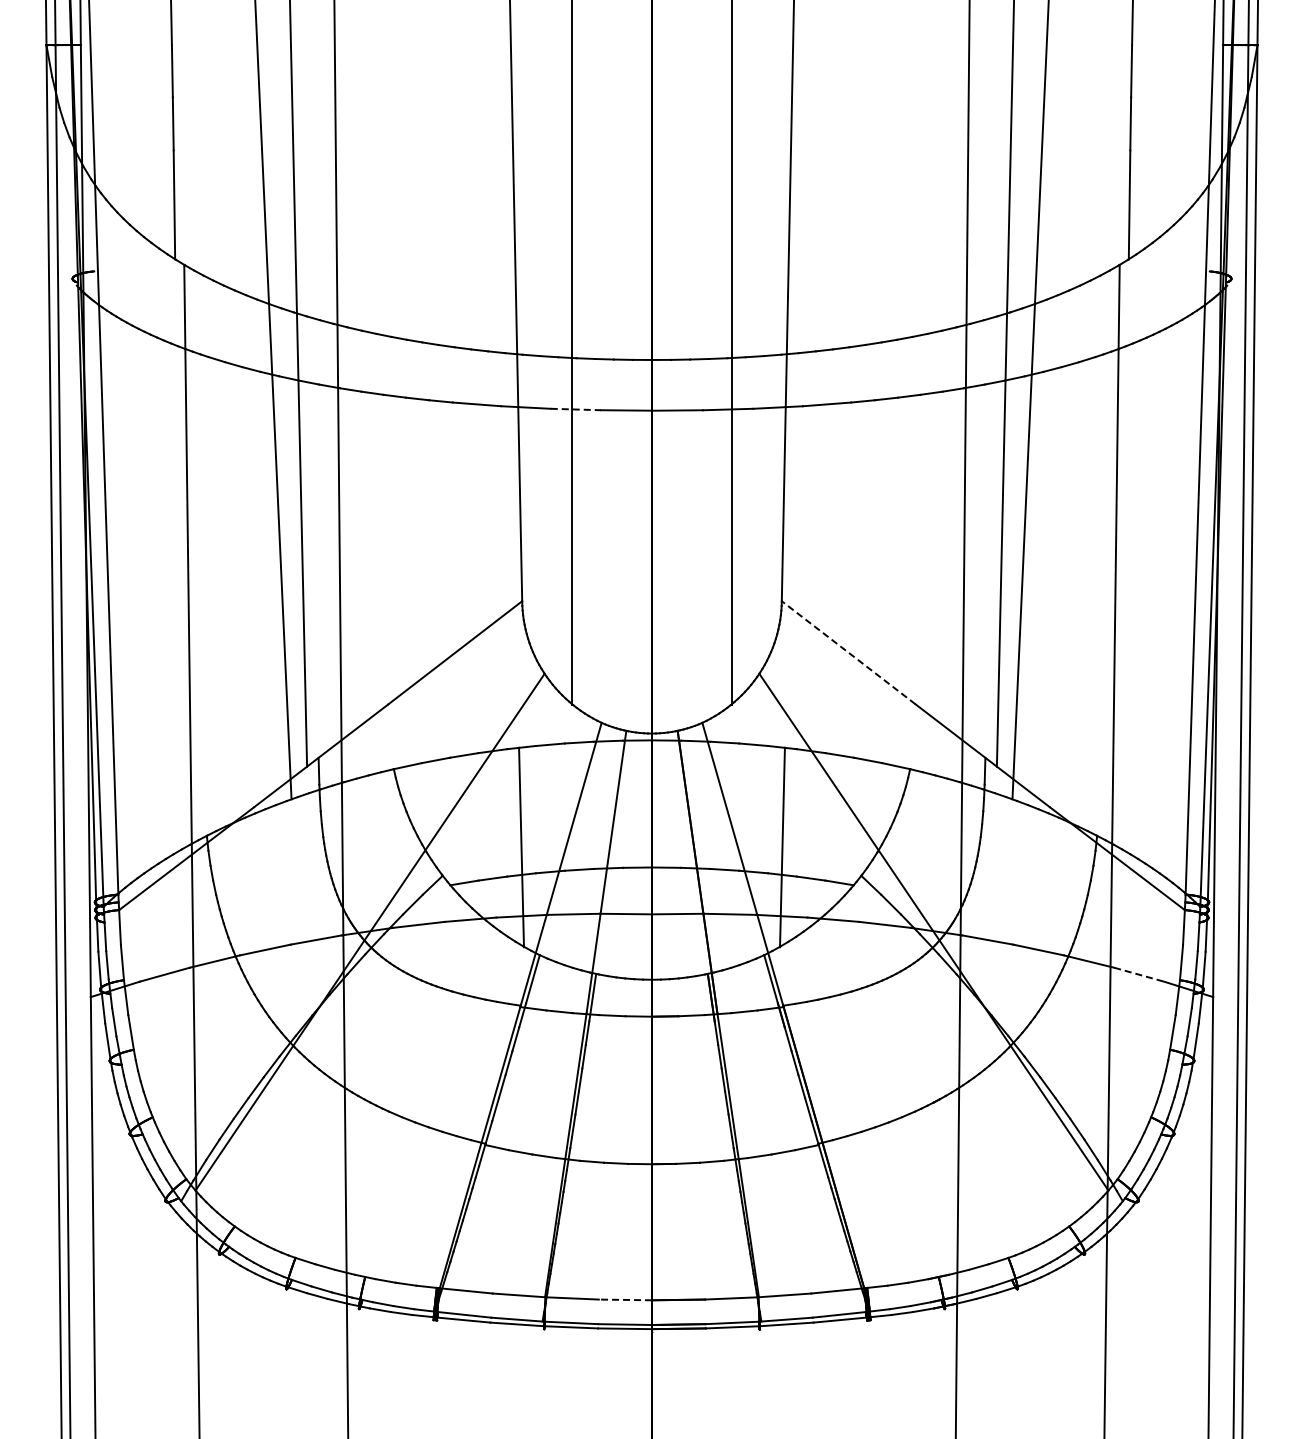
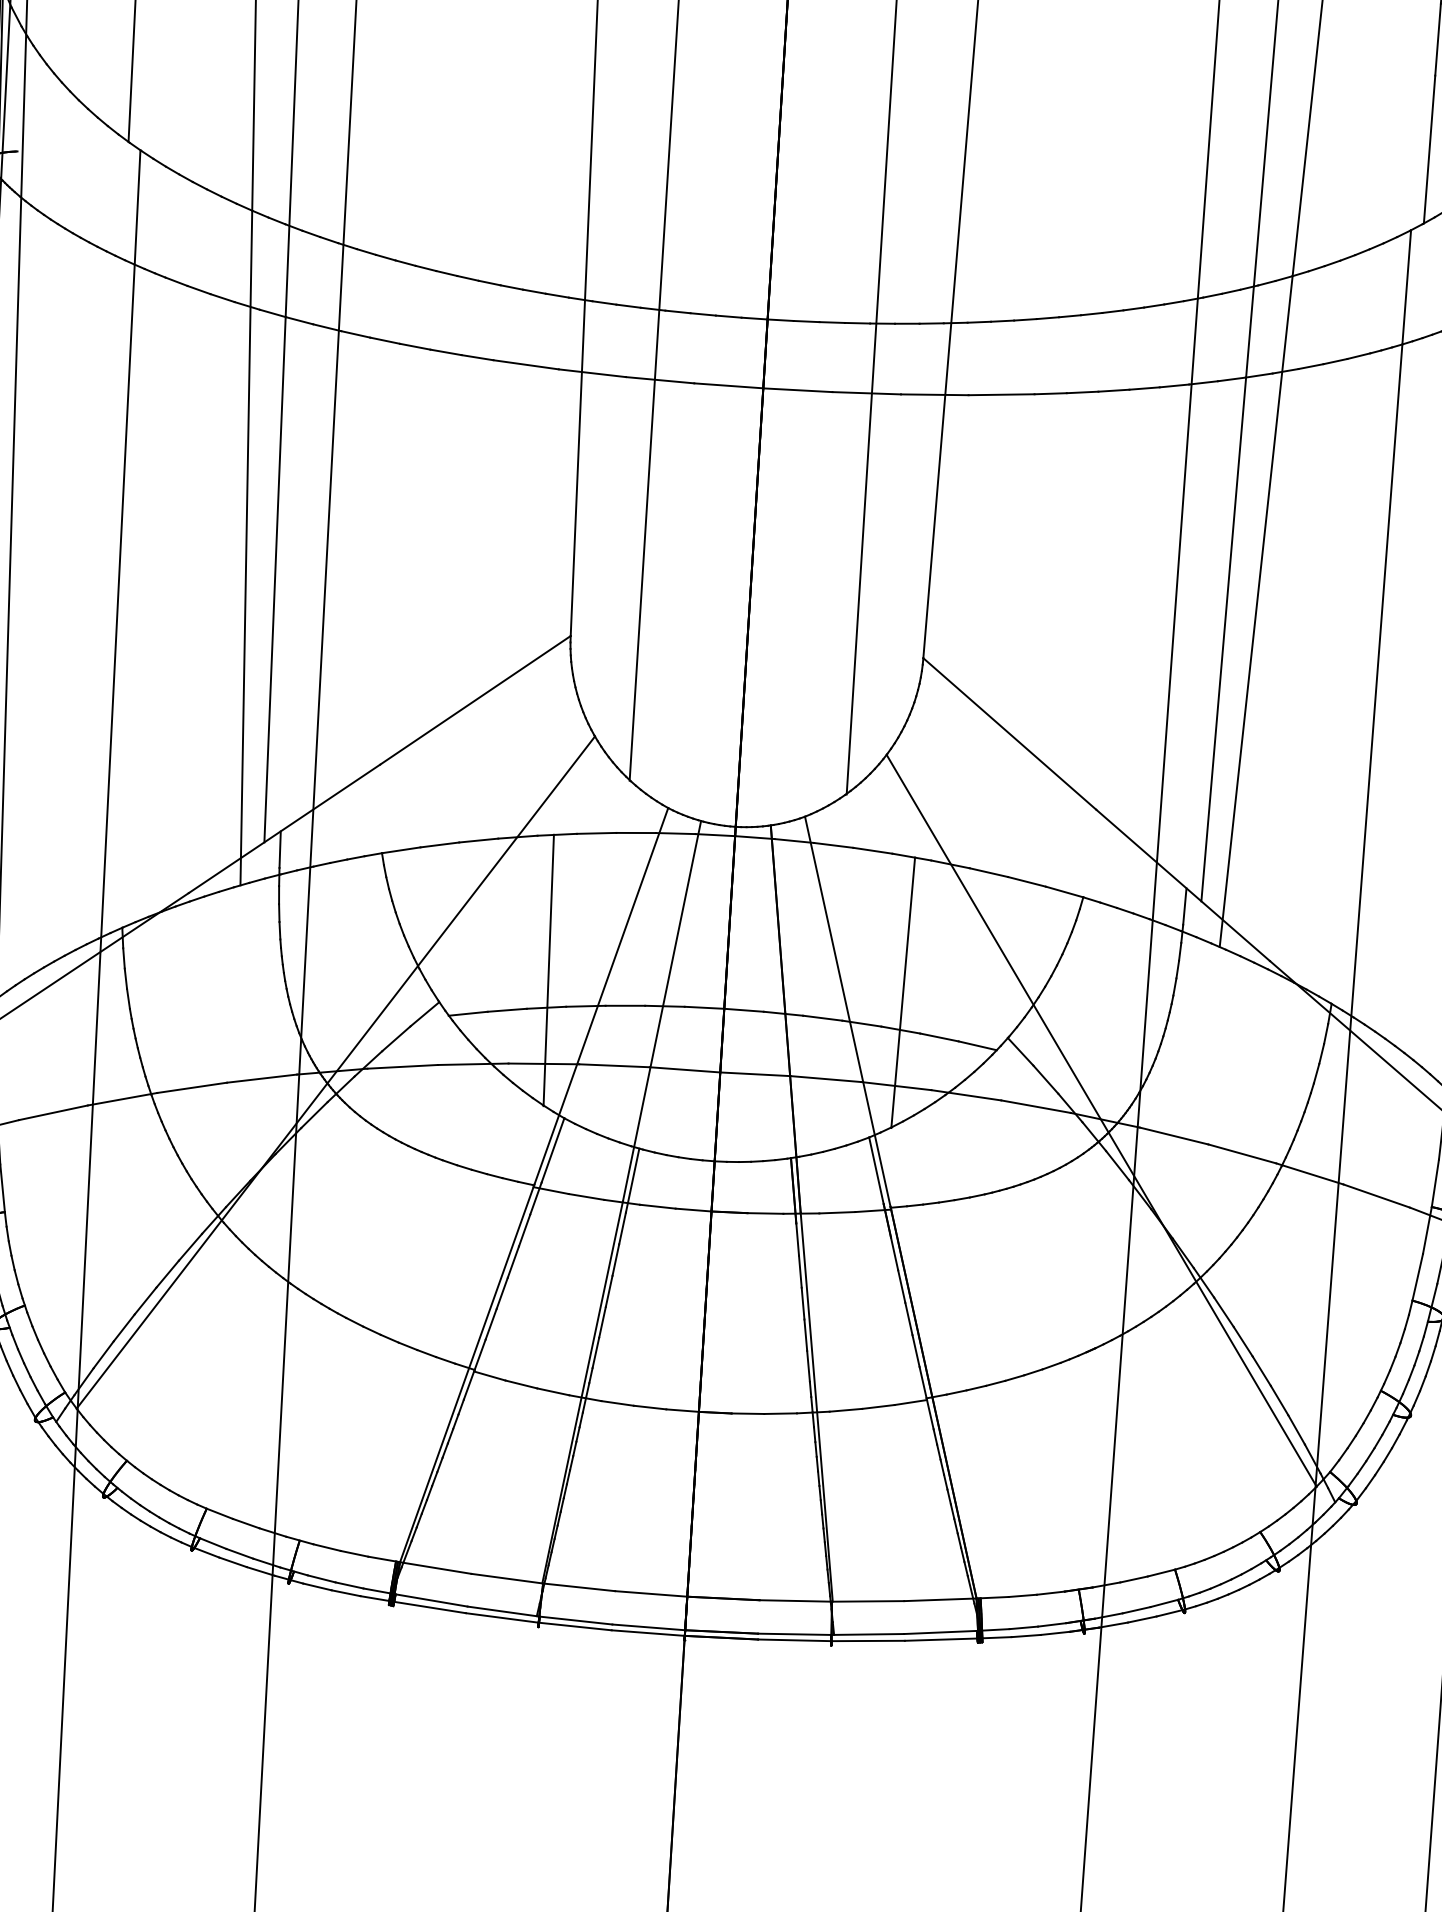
line: (576, 409) -> (660, 380), dashed -> solid
line: (848, 652) -> (1009, 733), dashed -> solid
line: (1139, 974) -> (1377, 1195), dashed -> solid
line: (625, 1299) -> (651, 1593), dashed -> solid

